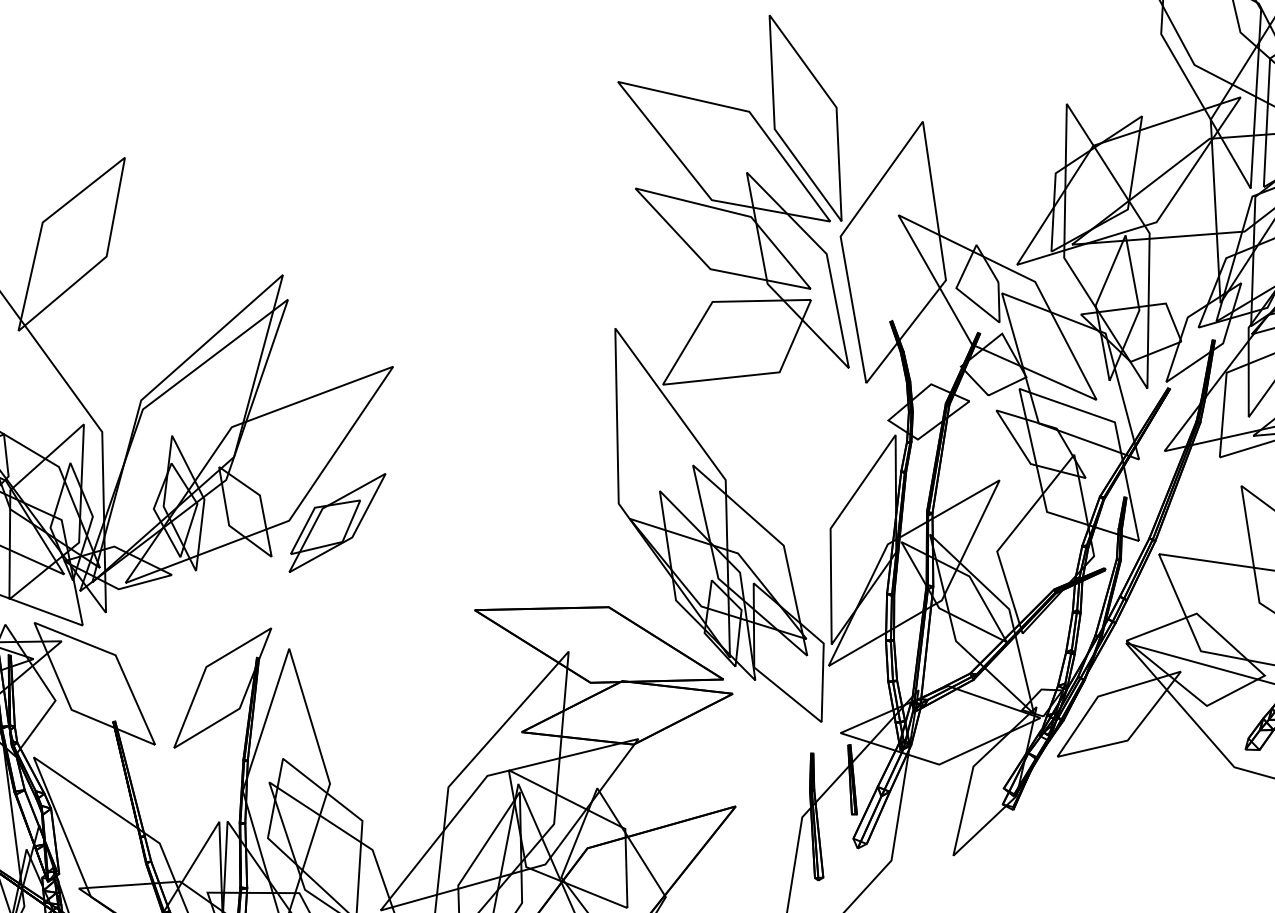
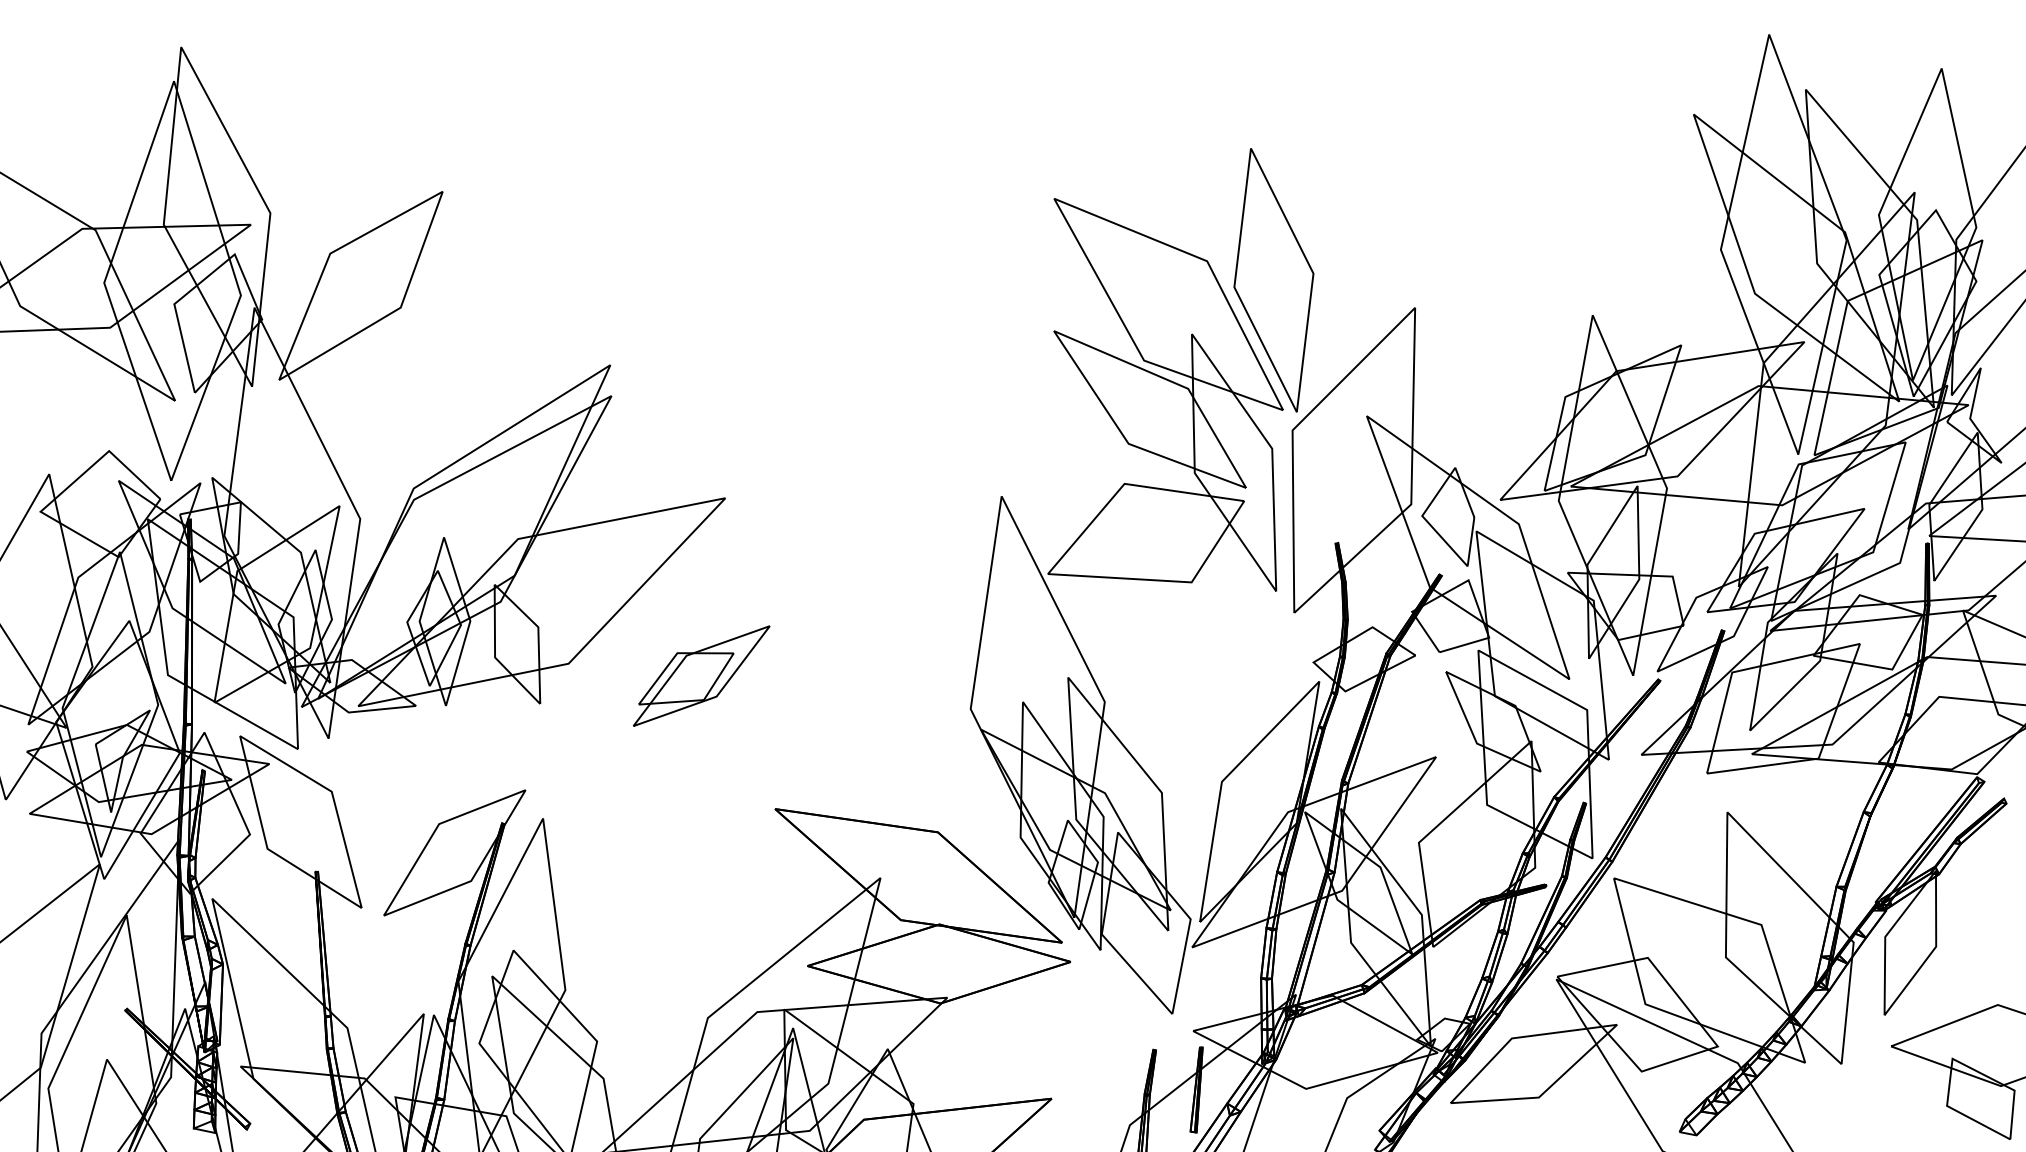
part: (337, 522) -> (701, 675), moved

